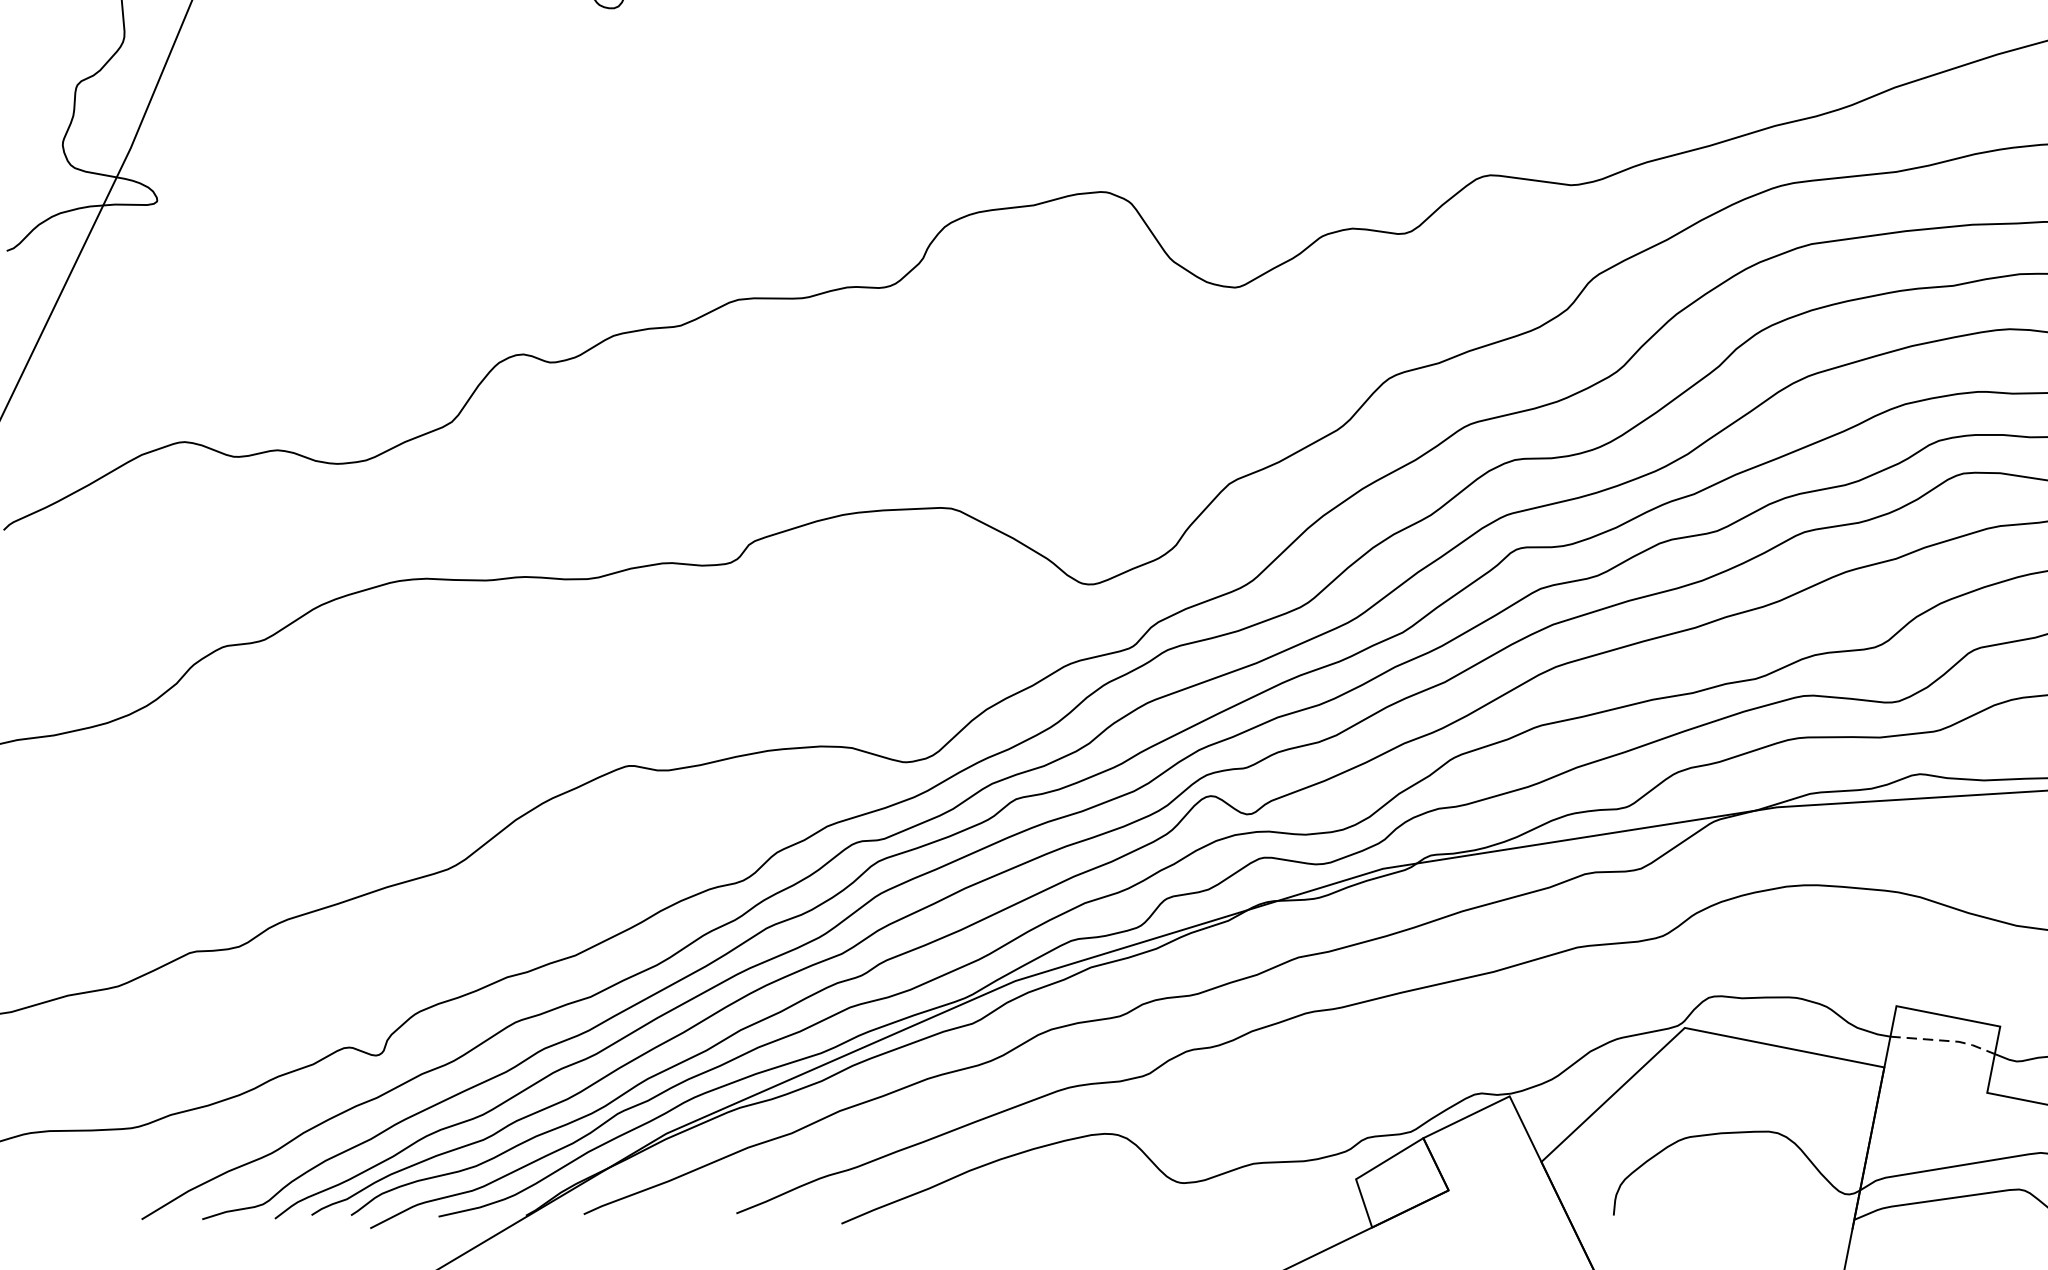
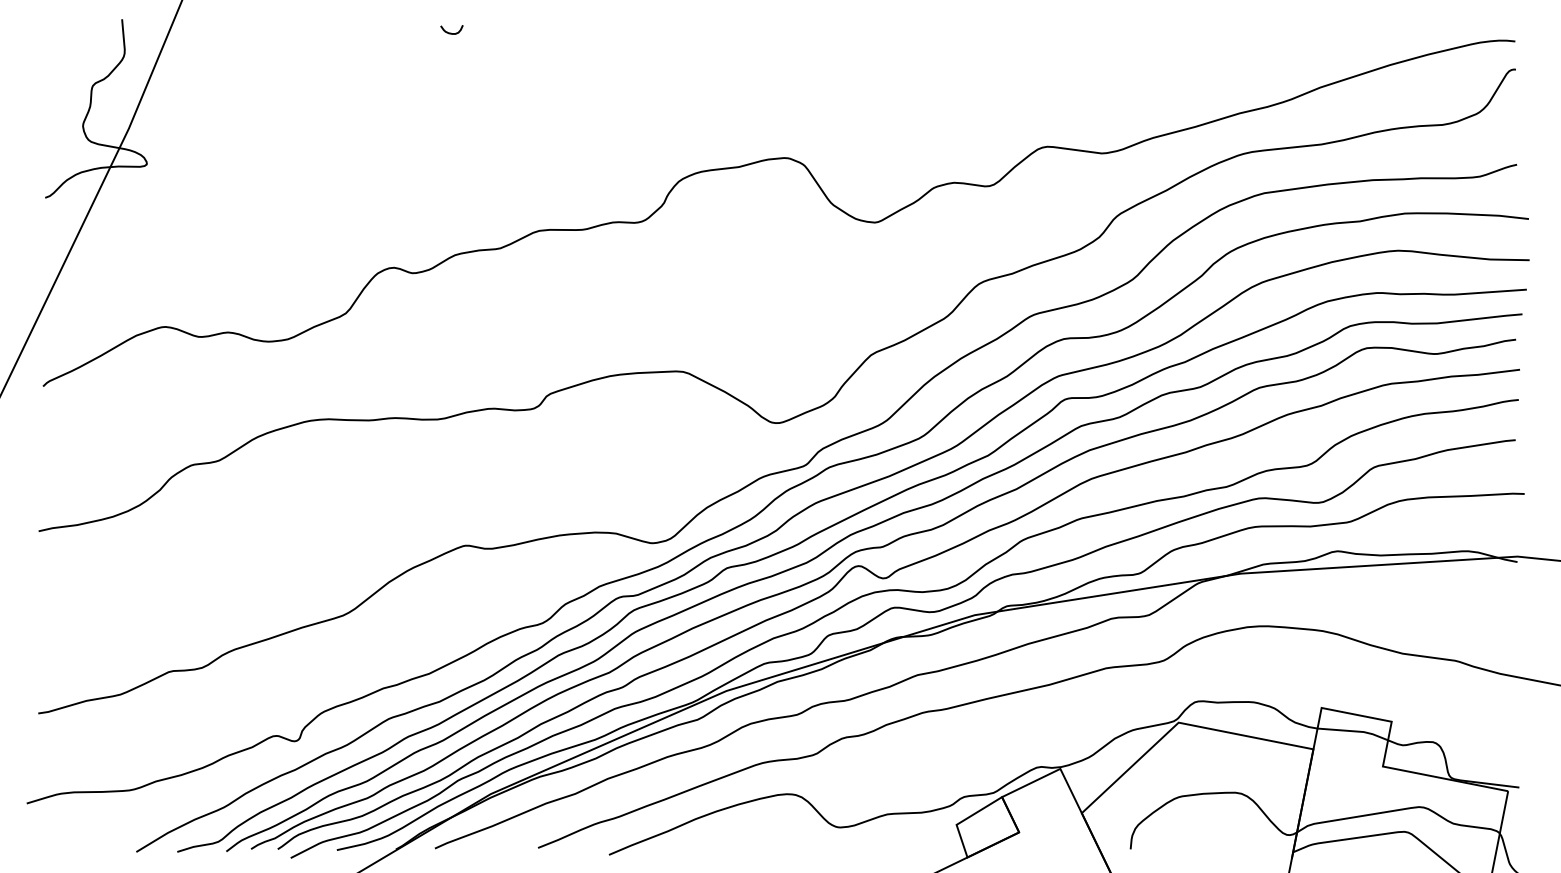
line: (1945, 1041) -> (1354, 731), dashed -> solid

